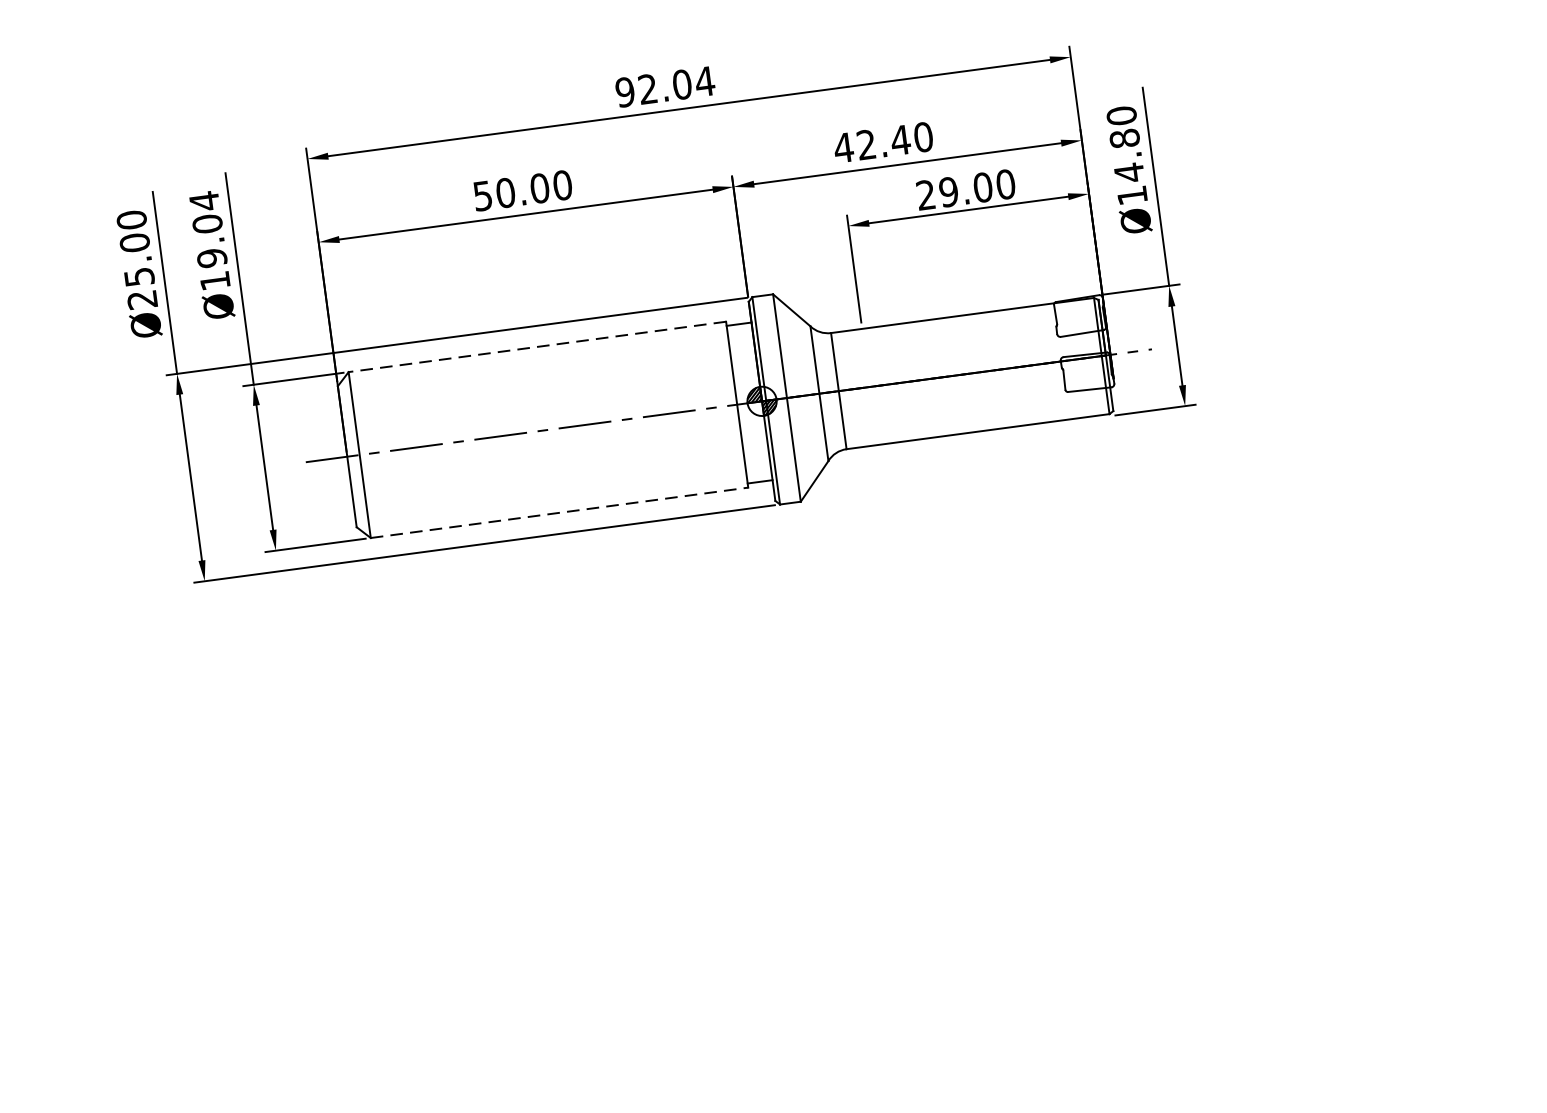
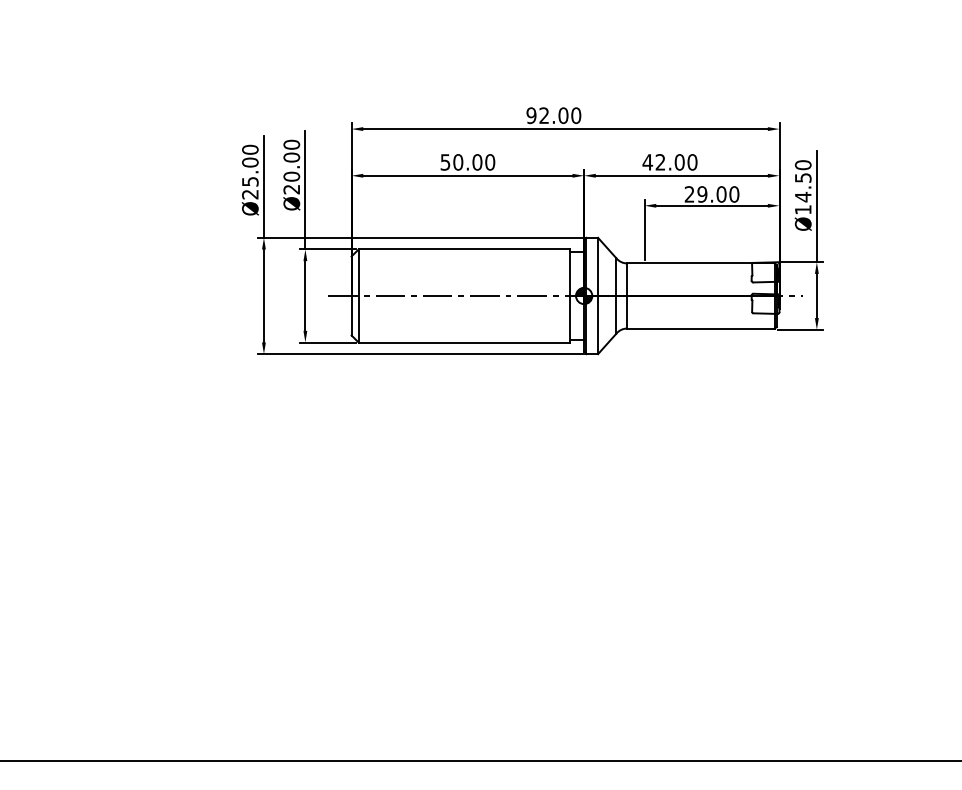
text: (703, 81) -> (575, 115), 92.04 -> 92.00
text: (1123, 138) -> (802, 177), Ø14.80 -> Ø14.50
text: (900, 140) -> (679, 162), 42.40 -> 42.00
text: (209, 240) -> (291, 166), Ø19.04 -> Ø20.00
line: (537, 346) -> (464, 249), dashed -> solid
line: (559, 512) -> (464, 342), dashed -> solid

